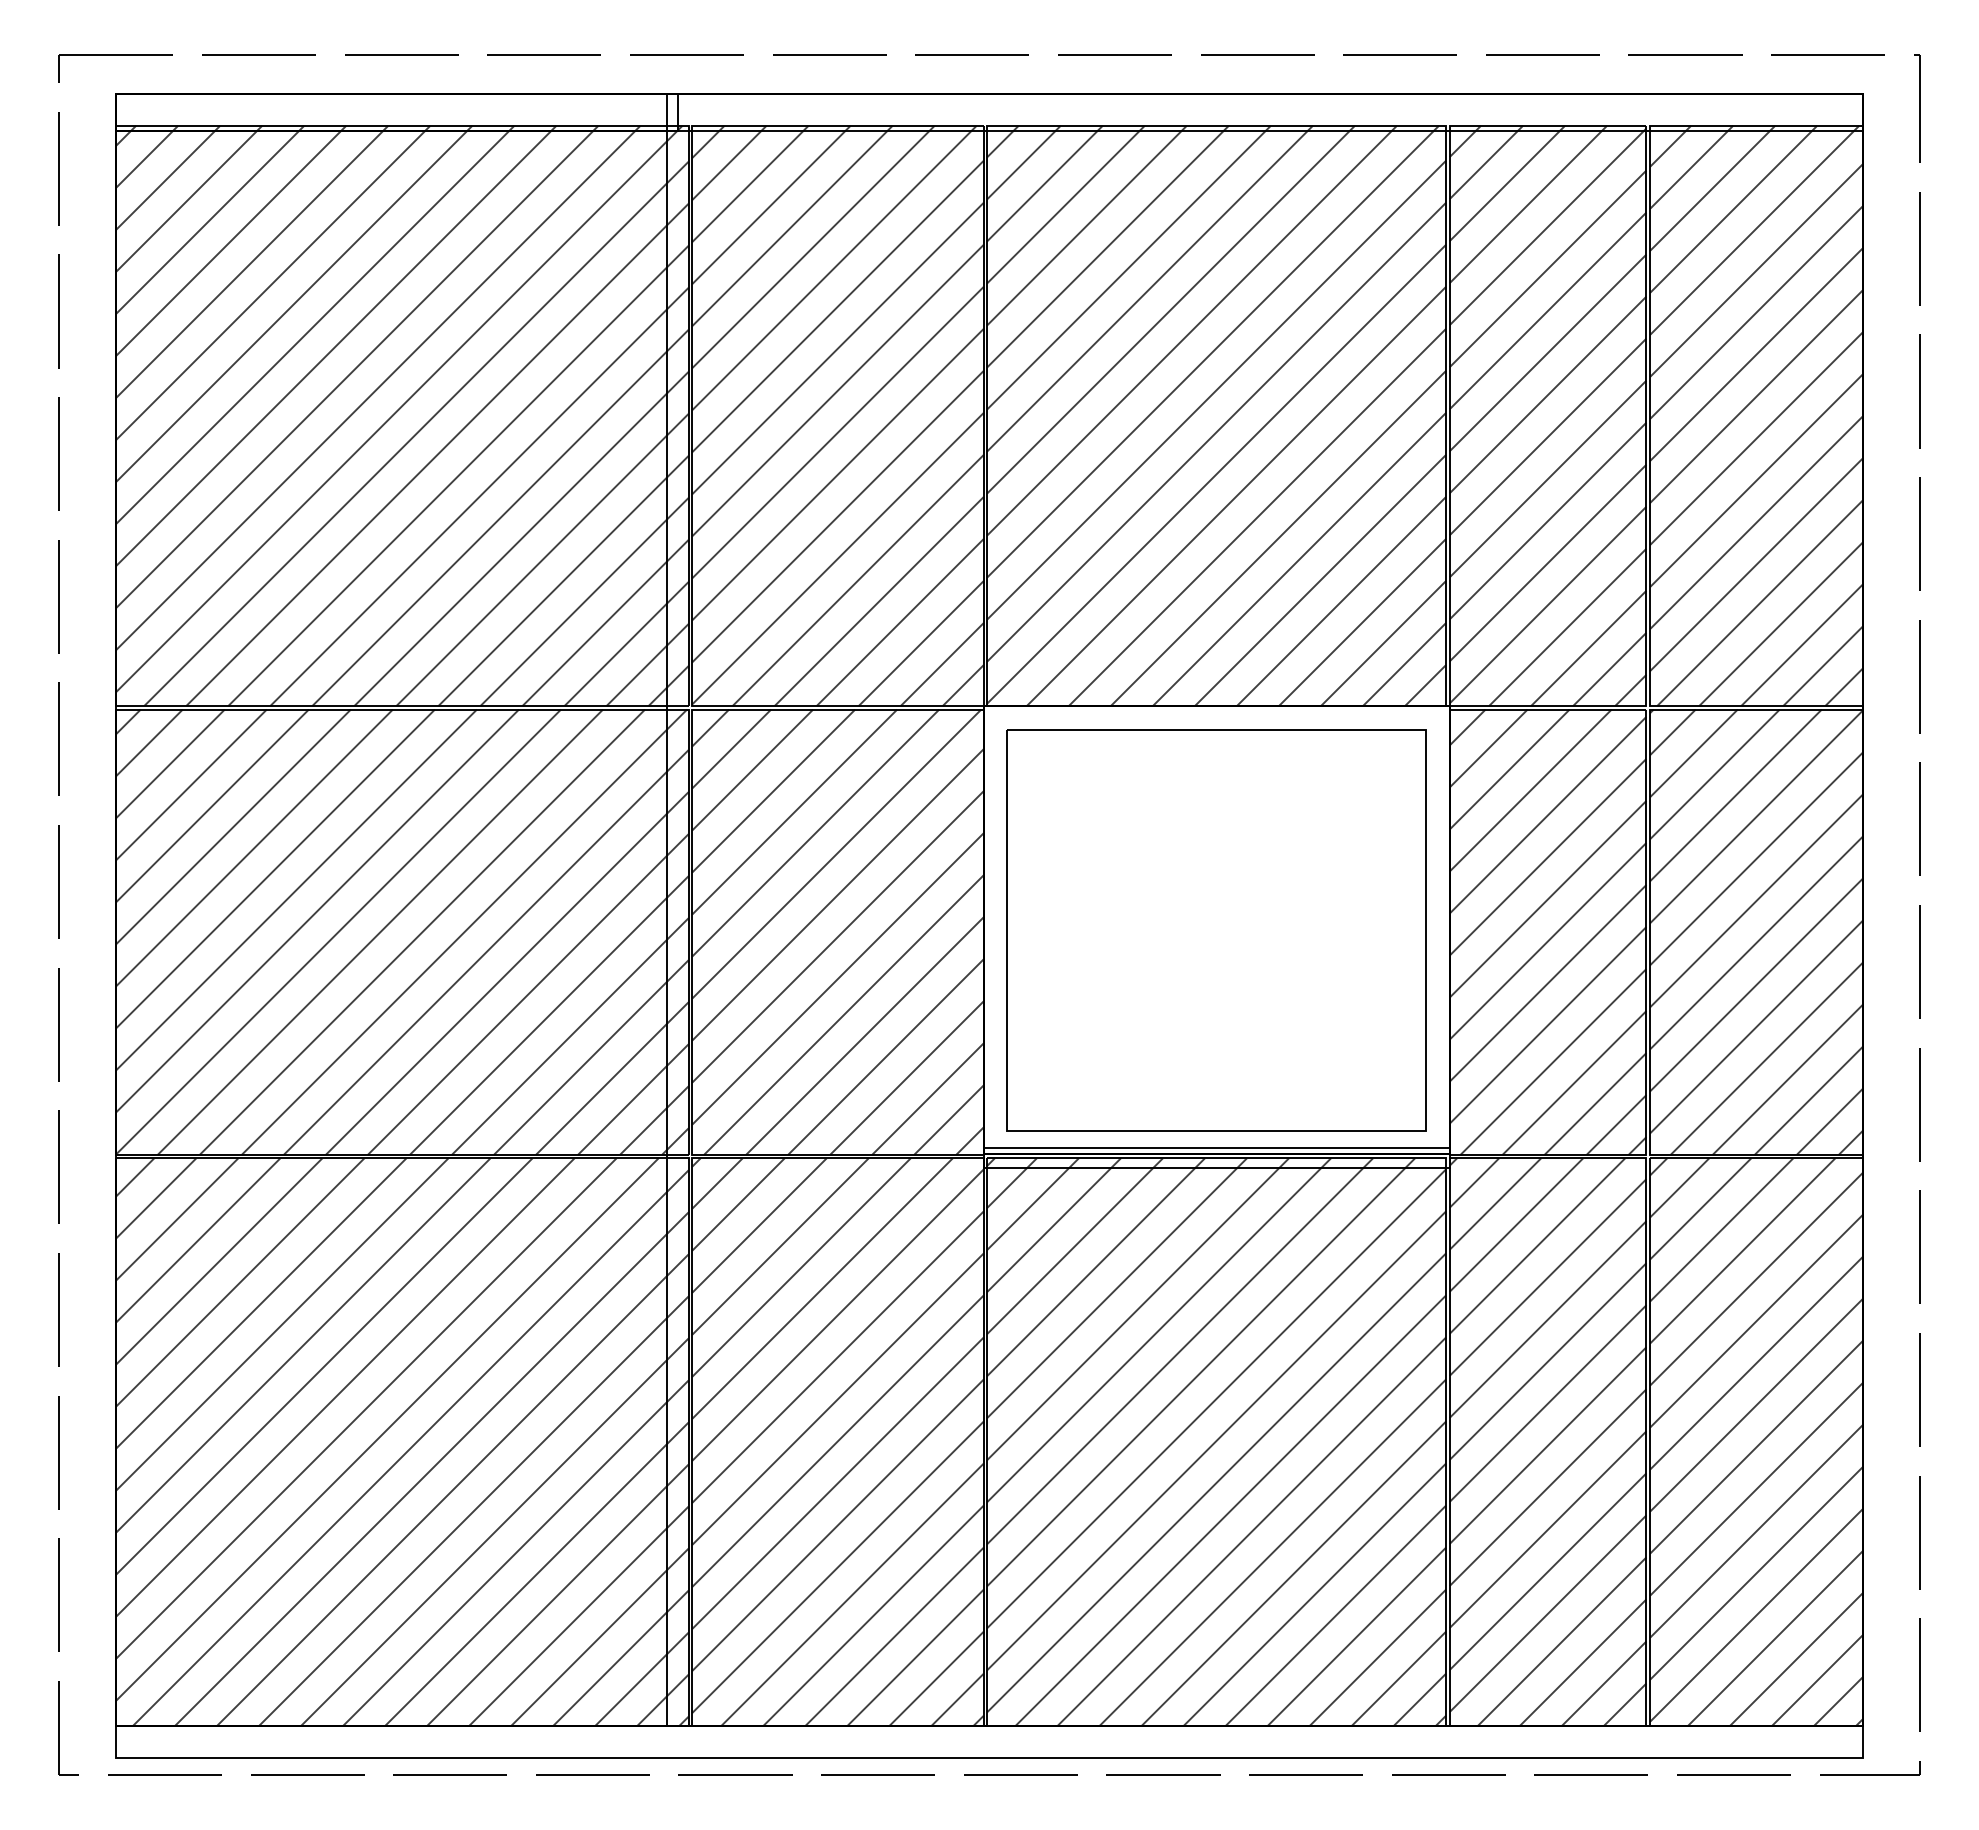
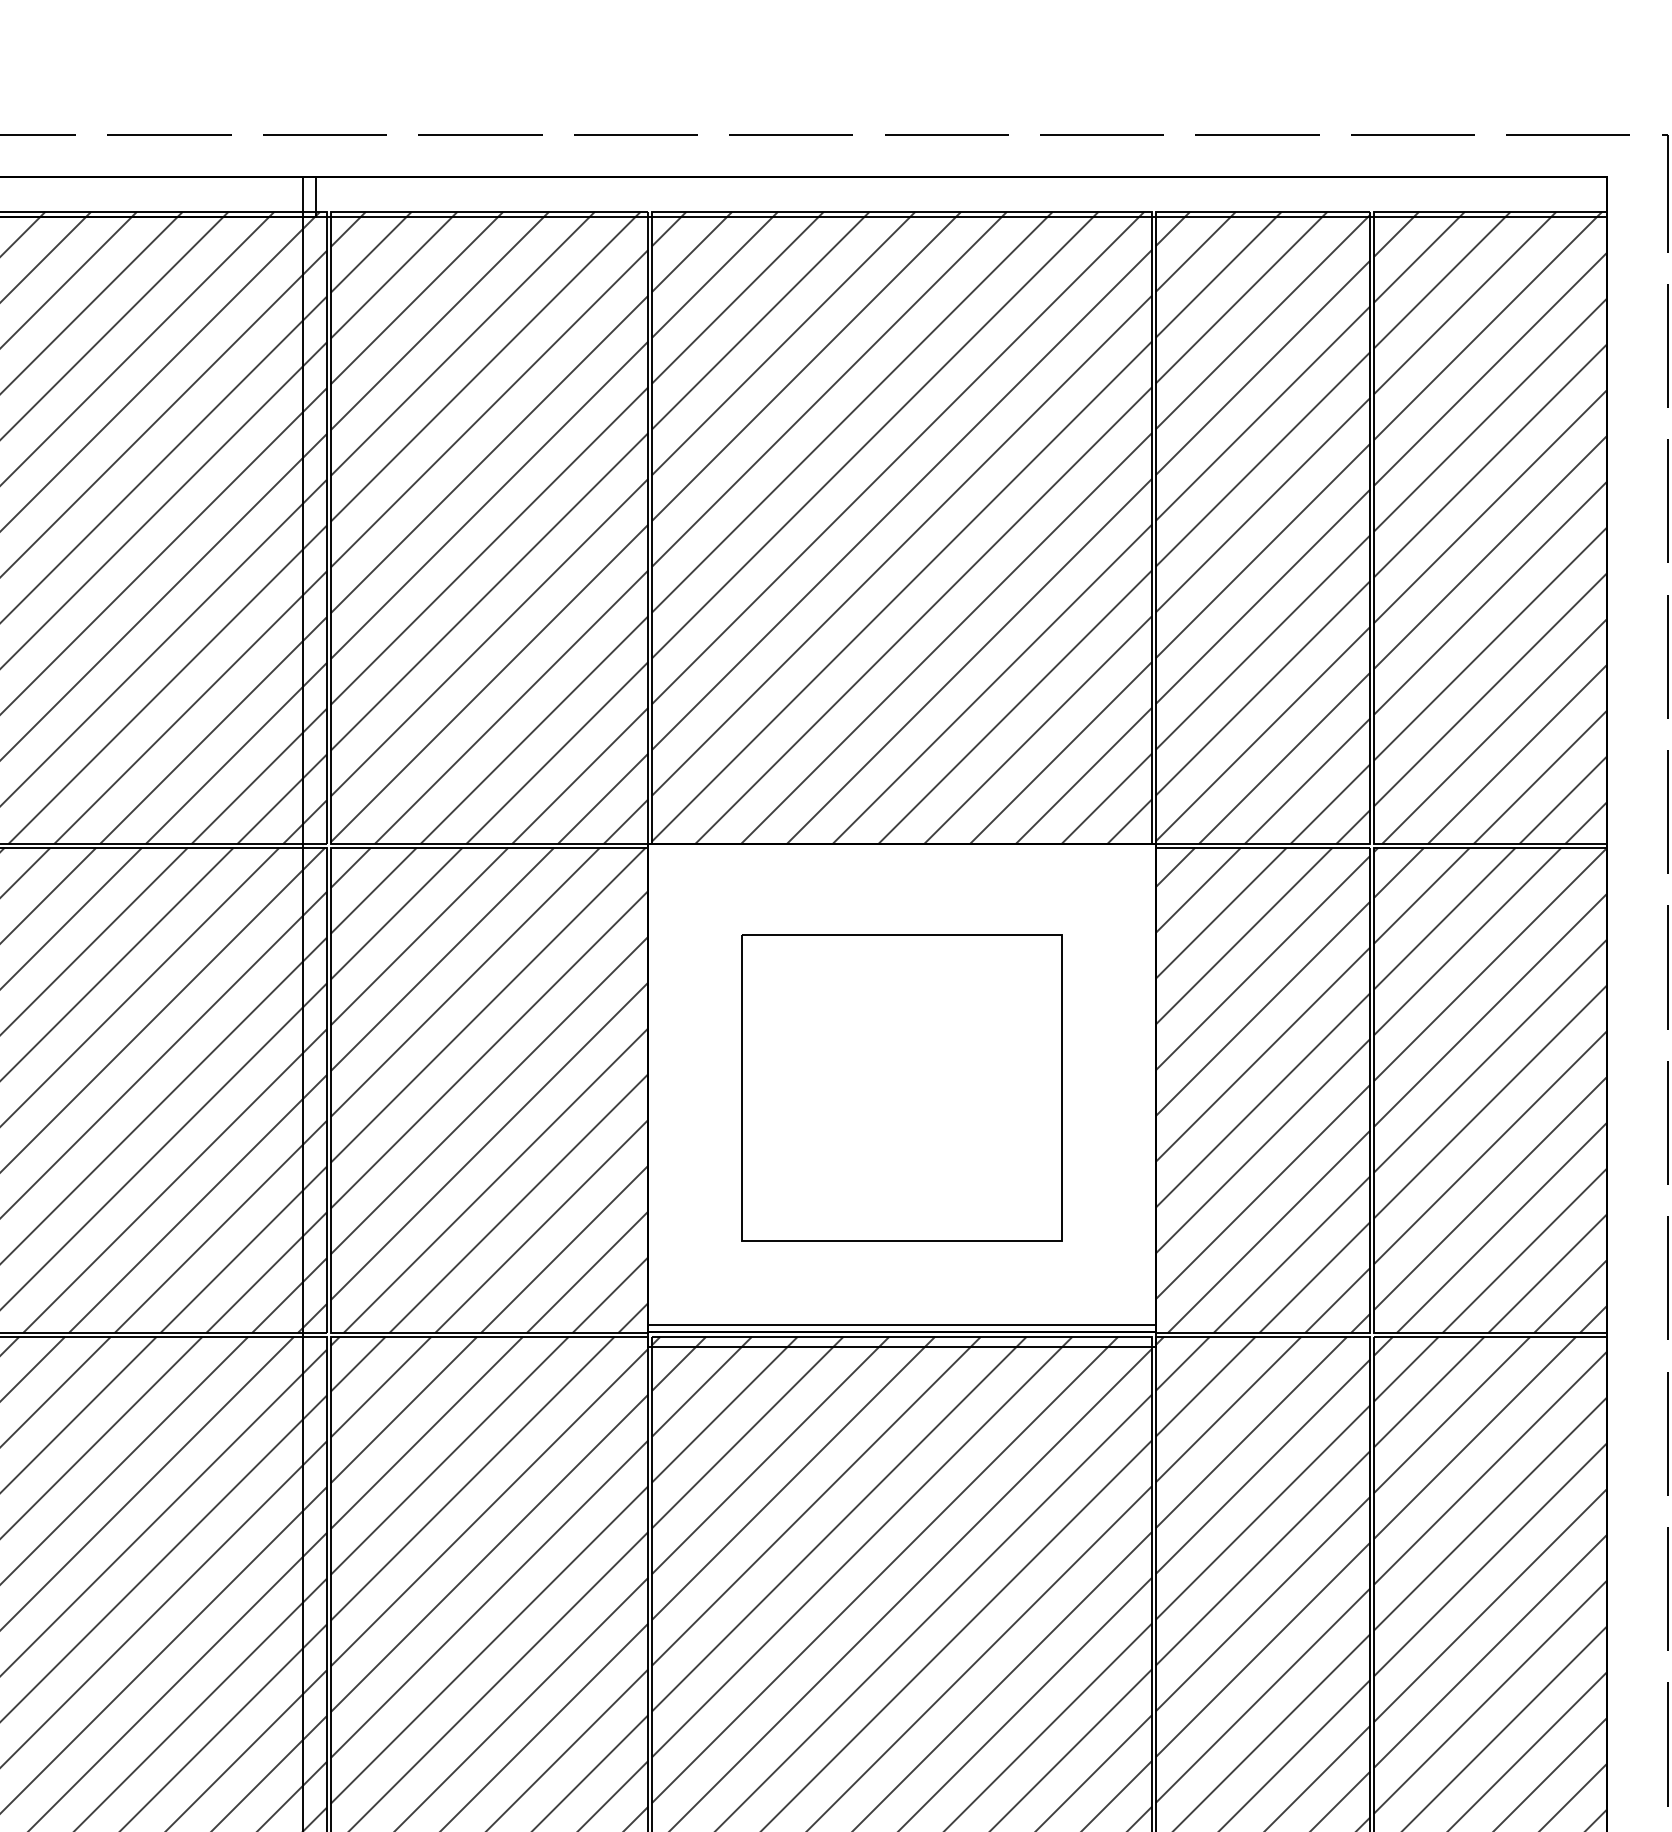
part: (1216, 930) -> (901, 1088), size x0.7

